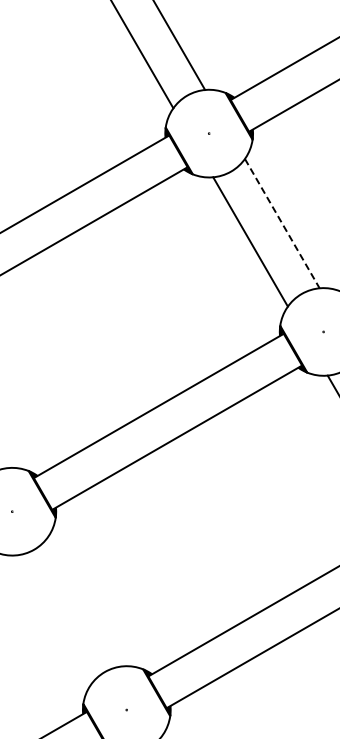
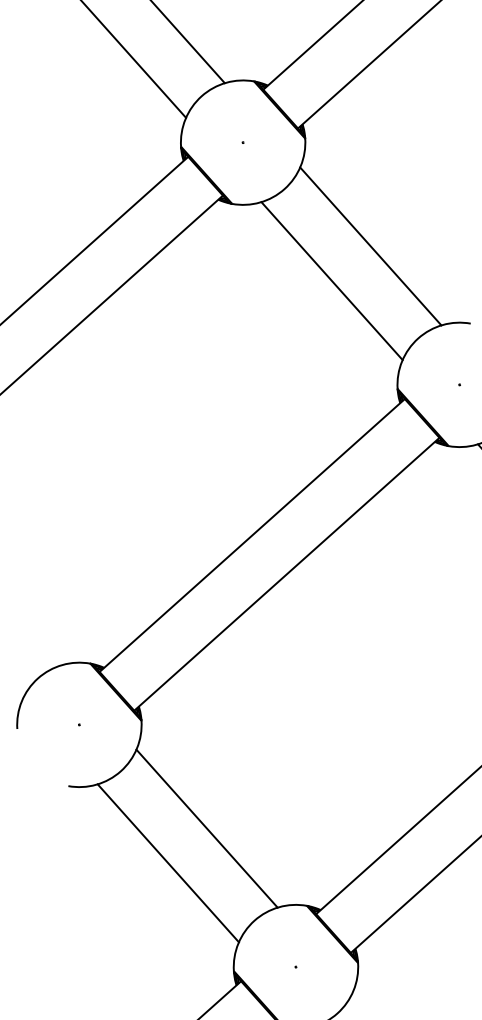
line: (282, 223) -> (371, 246), dashed -> solid
line: (85, 601) -> (207, 828), added
line: (53, 619) -> (167, 862), added

